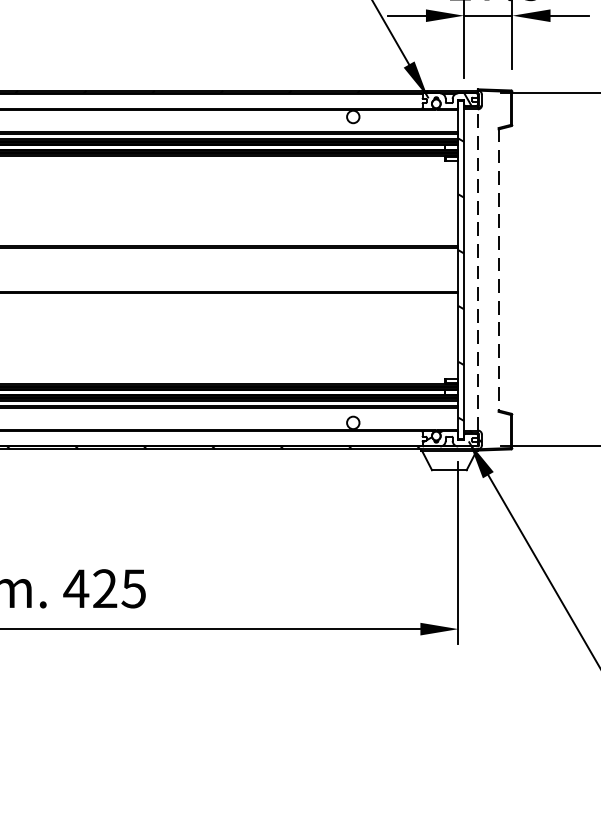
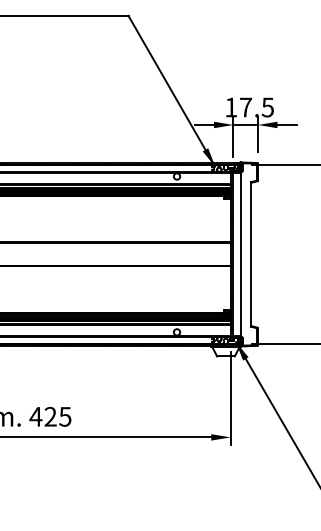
line: (477, 270) -> (240, 254), dashed -> solid
line: (499, 270) -> (251, 254), dashed -> solid

